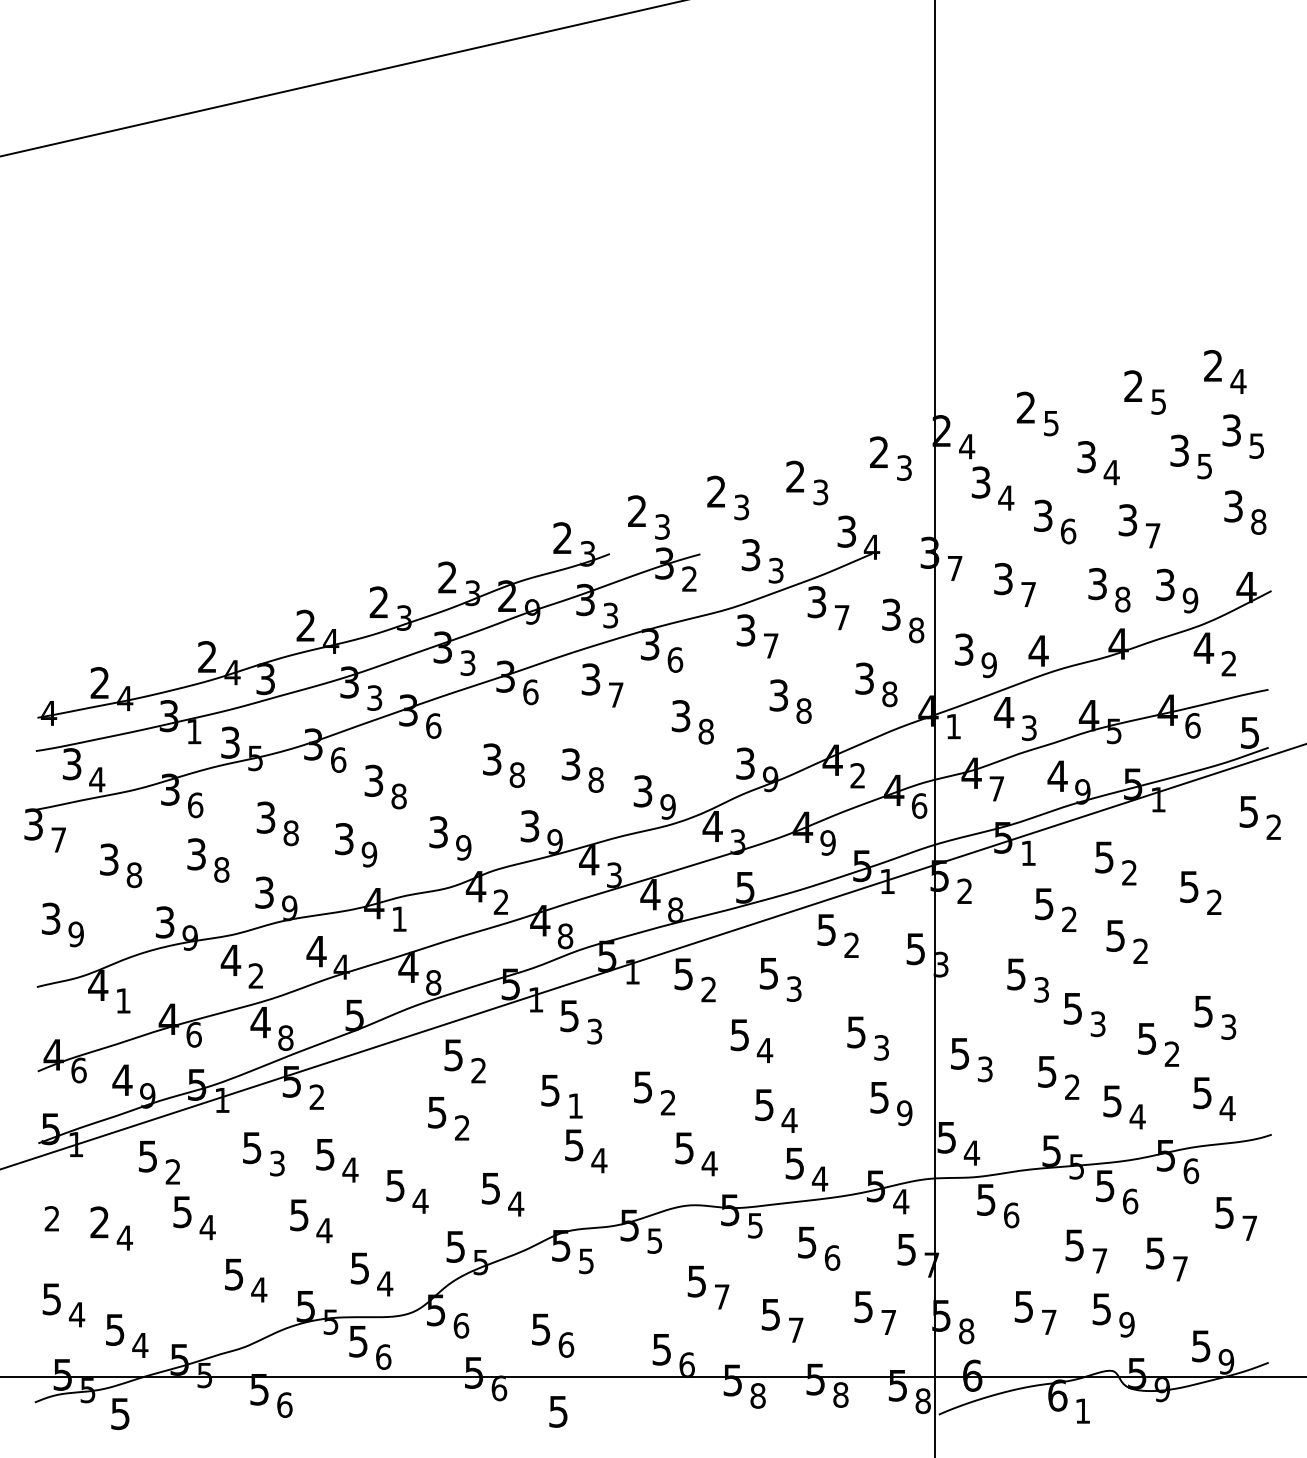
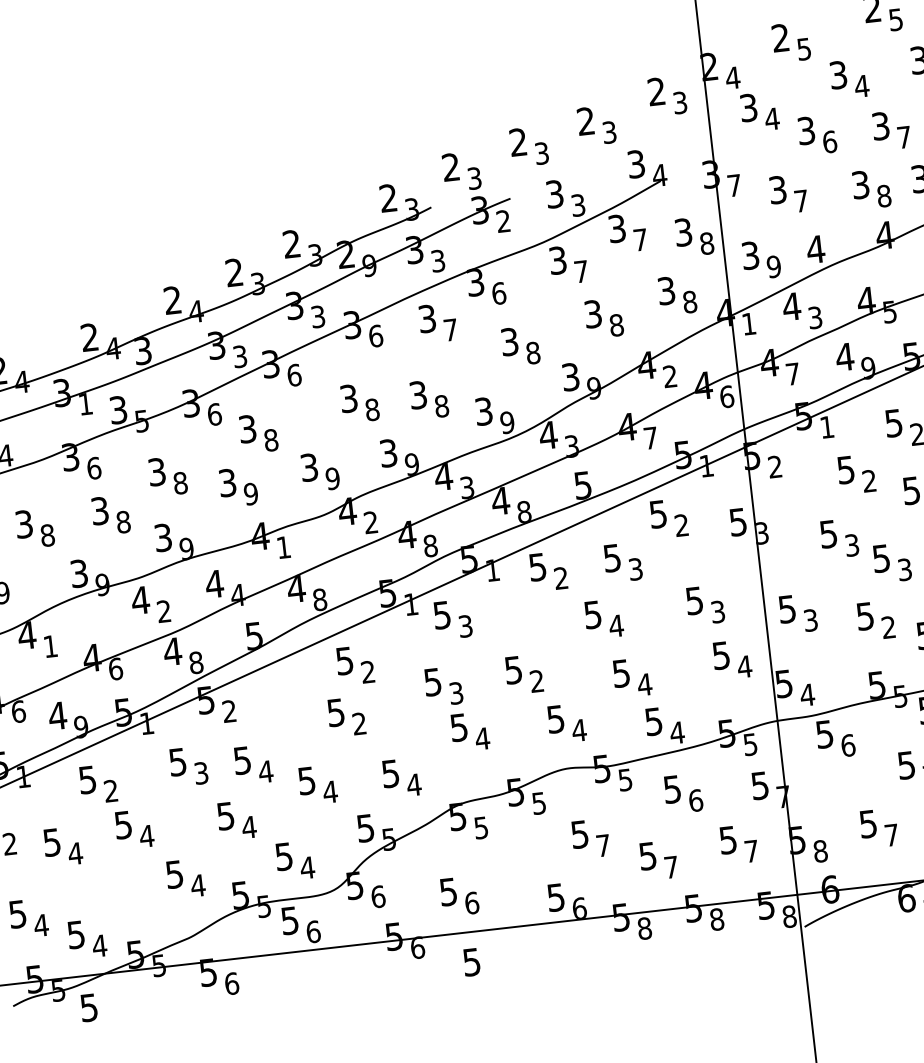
text: (827, 842) -> (650, 437), 9 -> 7
text: (575, 1105) -> (456, 692), 1 -> 3
text: (904, 1113) -> (744, 667), 9 -> 4
text: (901, 1201) -> (750, 744), 4 -> 5
text: (99, 1222) -> (51, 842), 2 -> 5

